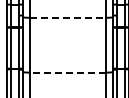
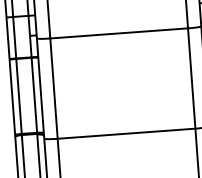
line: (67, 17) -> (118, 32), dashed -> solid
line: (67, 72) -> (125, 133), dashed -> solid

